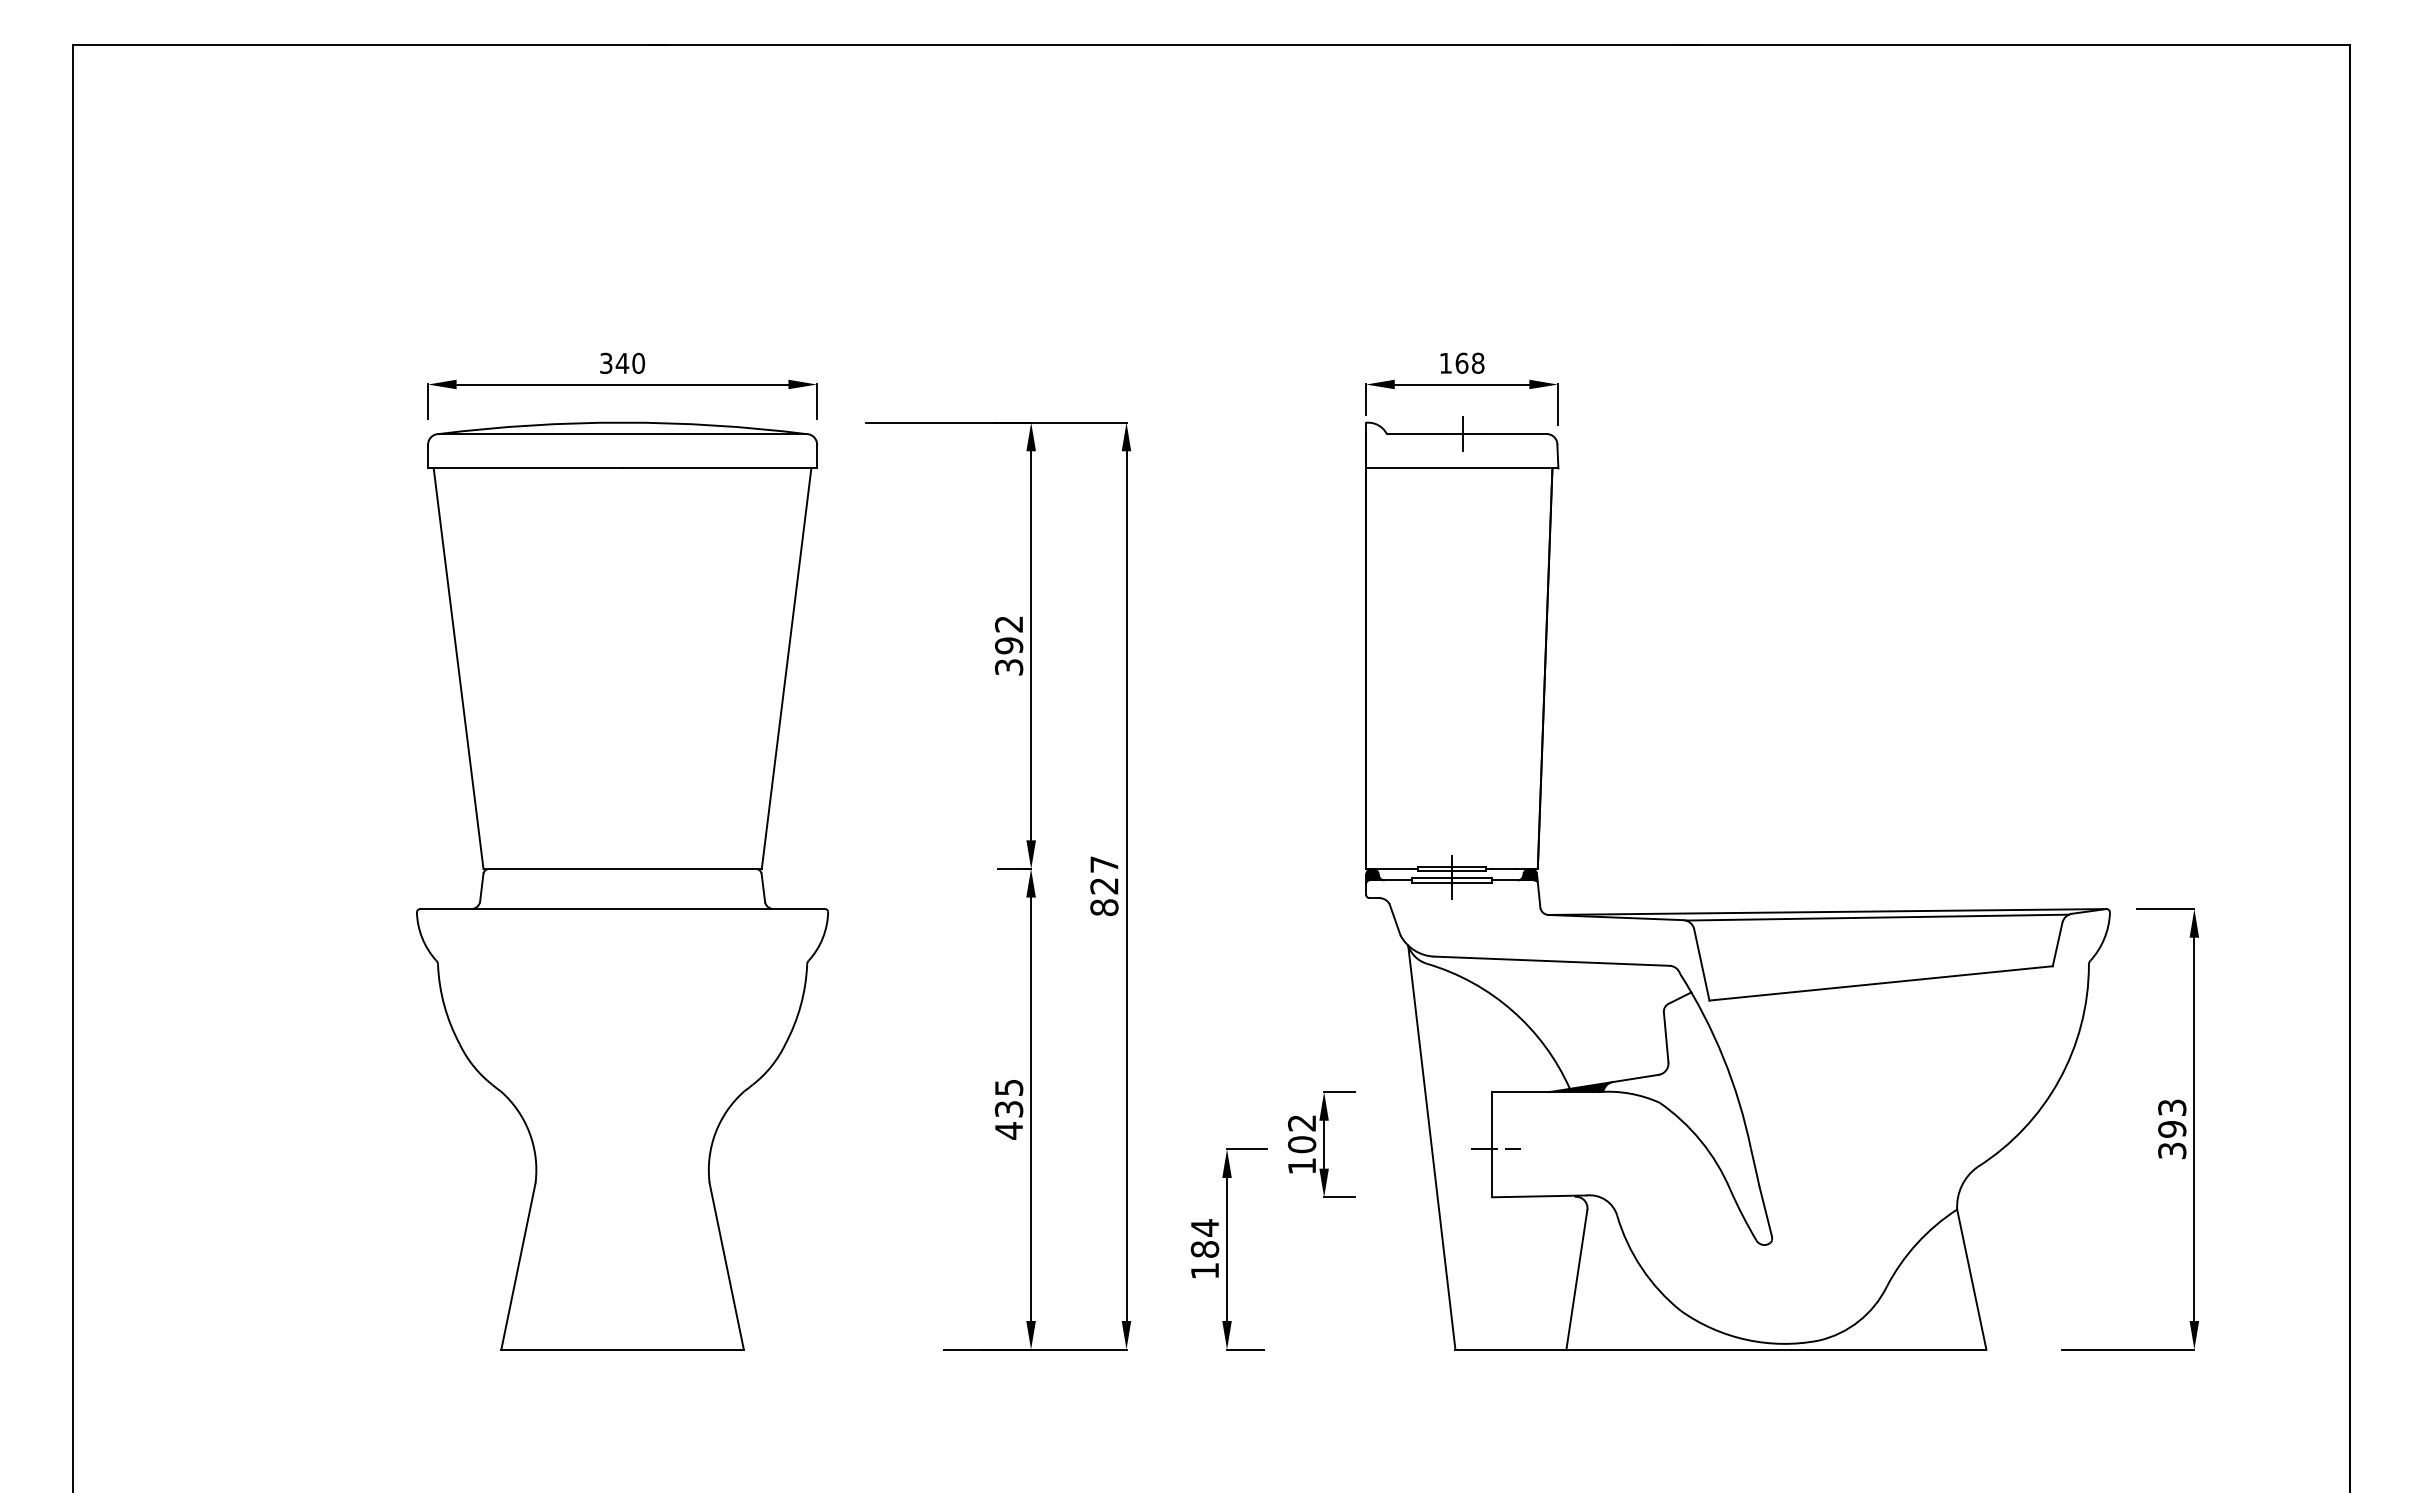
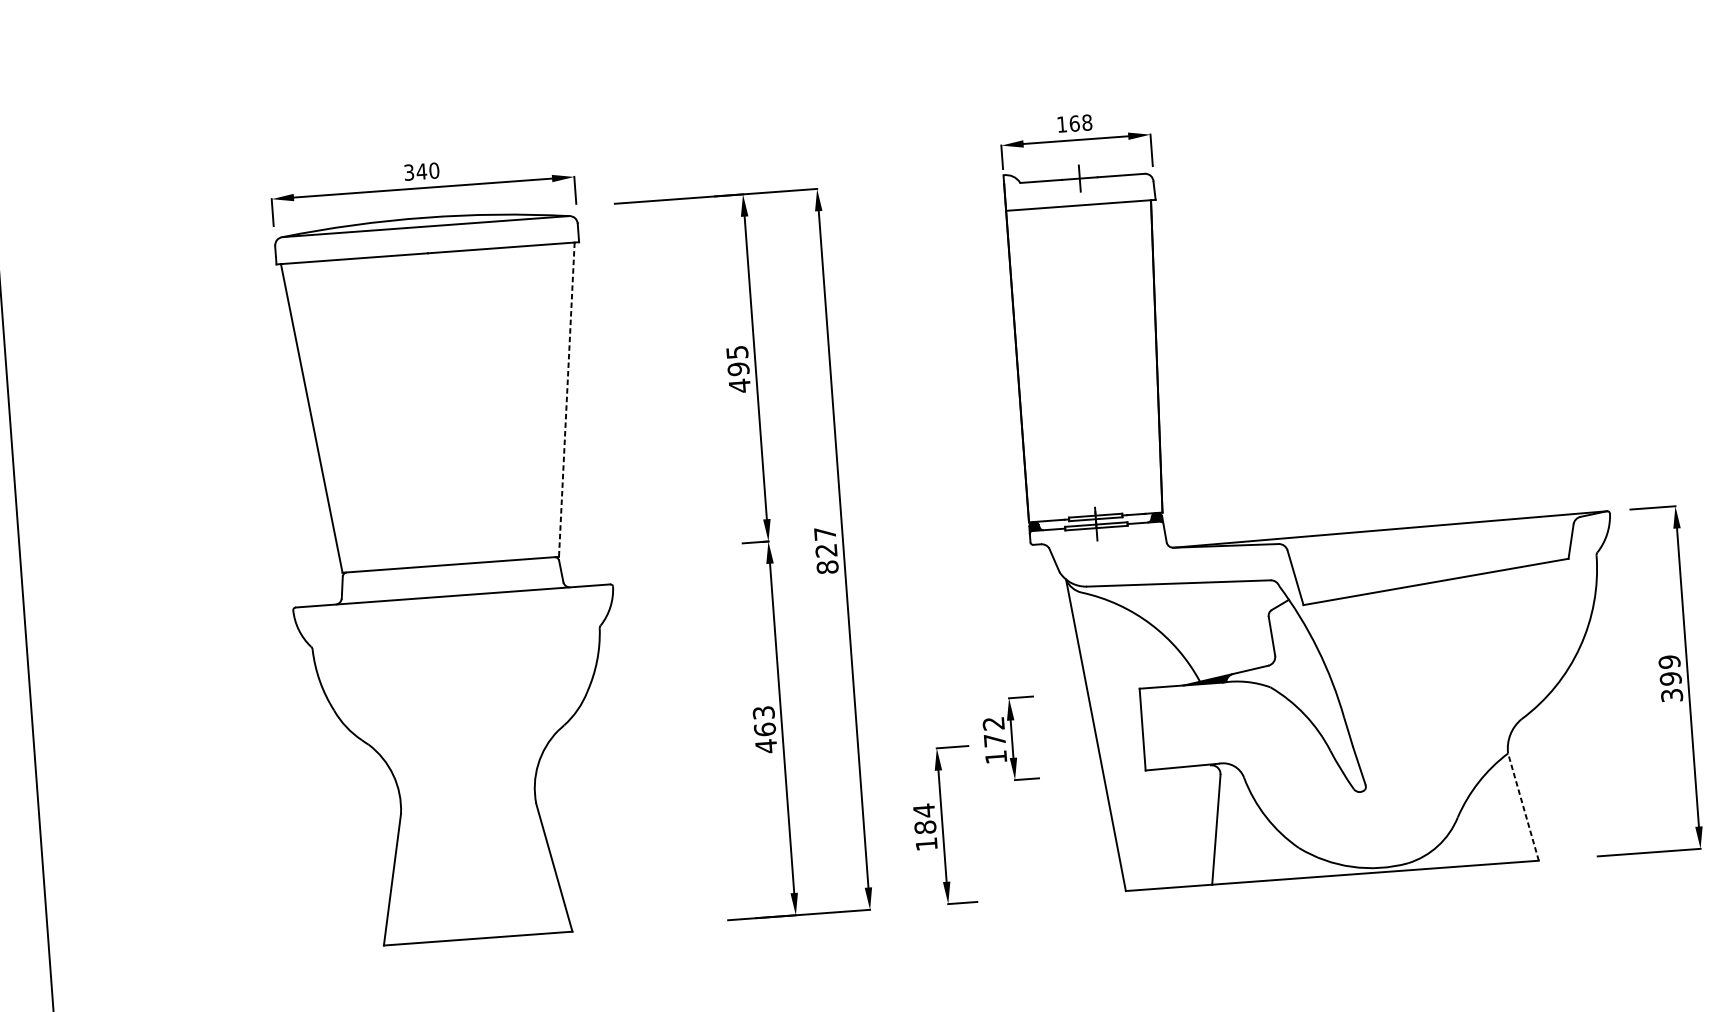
text: (1009, 646) -> (738, 369), 392 -> 495
line: (786, 668) -> (566, 399), solid -> dashed
line: (1877, 917) -> (1429, 530), removed
text: (1009, 1098) -> (764, 721), 435 -> 463
text: (2172, 1107) -> (1669, 661), 393 -> 399
text: (1302, 1144) -> (995, 740), 102 -> 172
line: (1495, 1149) -> (1145, 733), removed
line: (1971, 1279) -> (1523, 807), solid -> dashed

